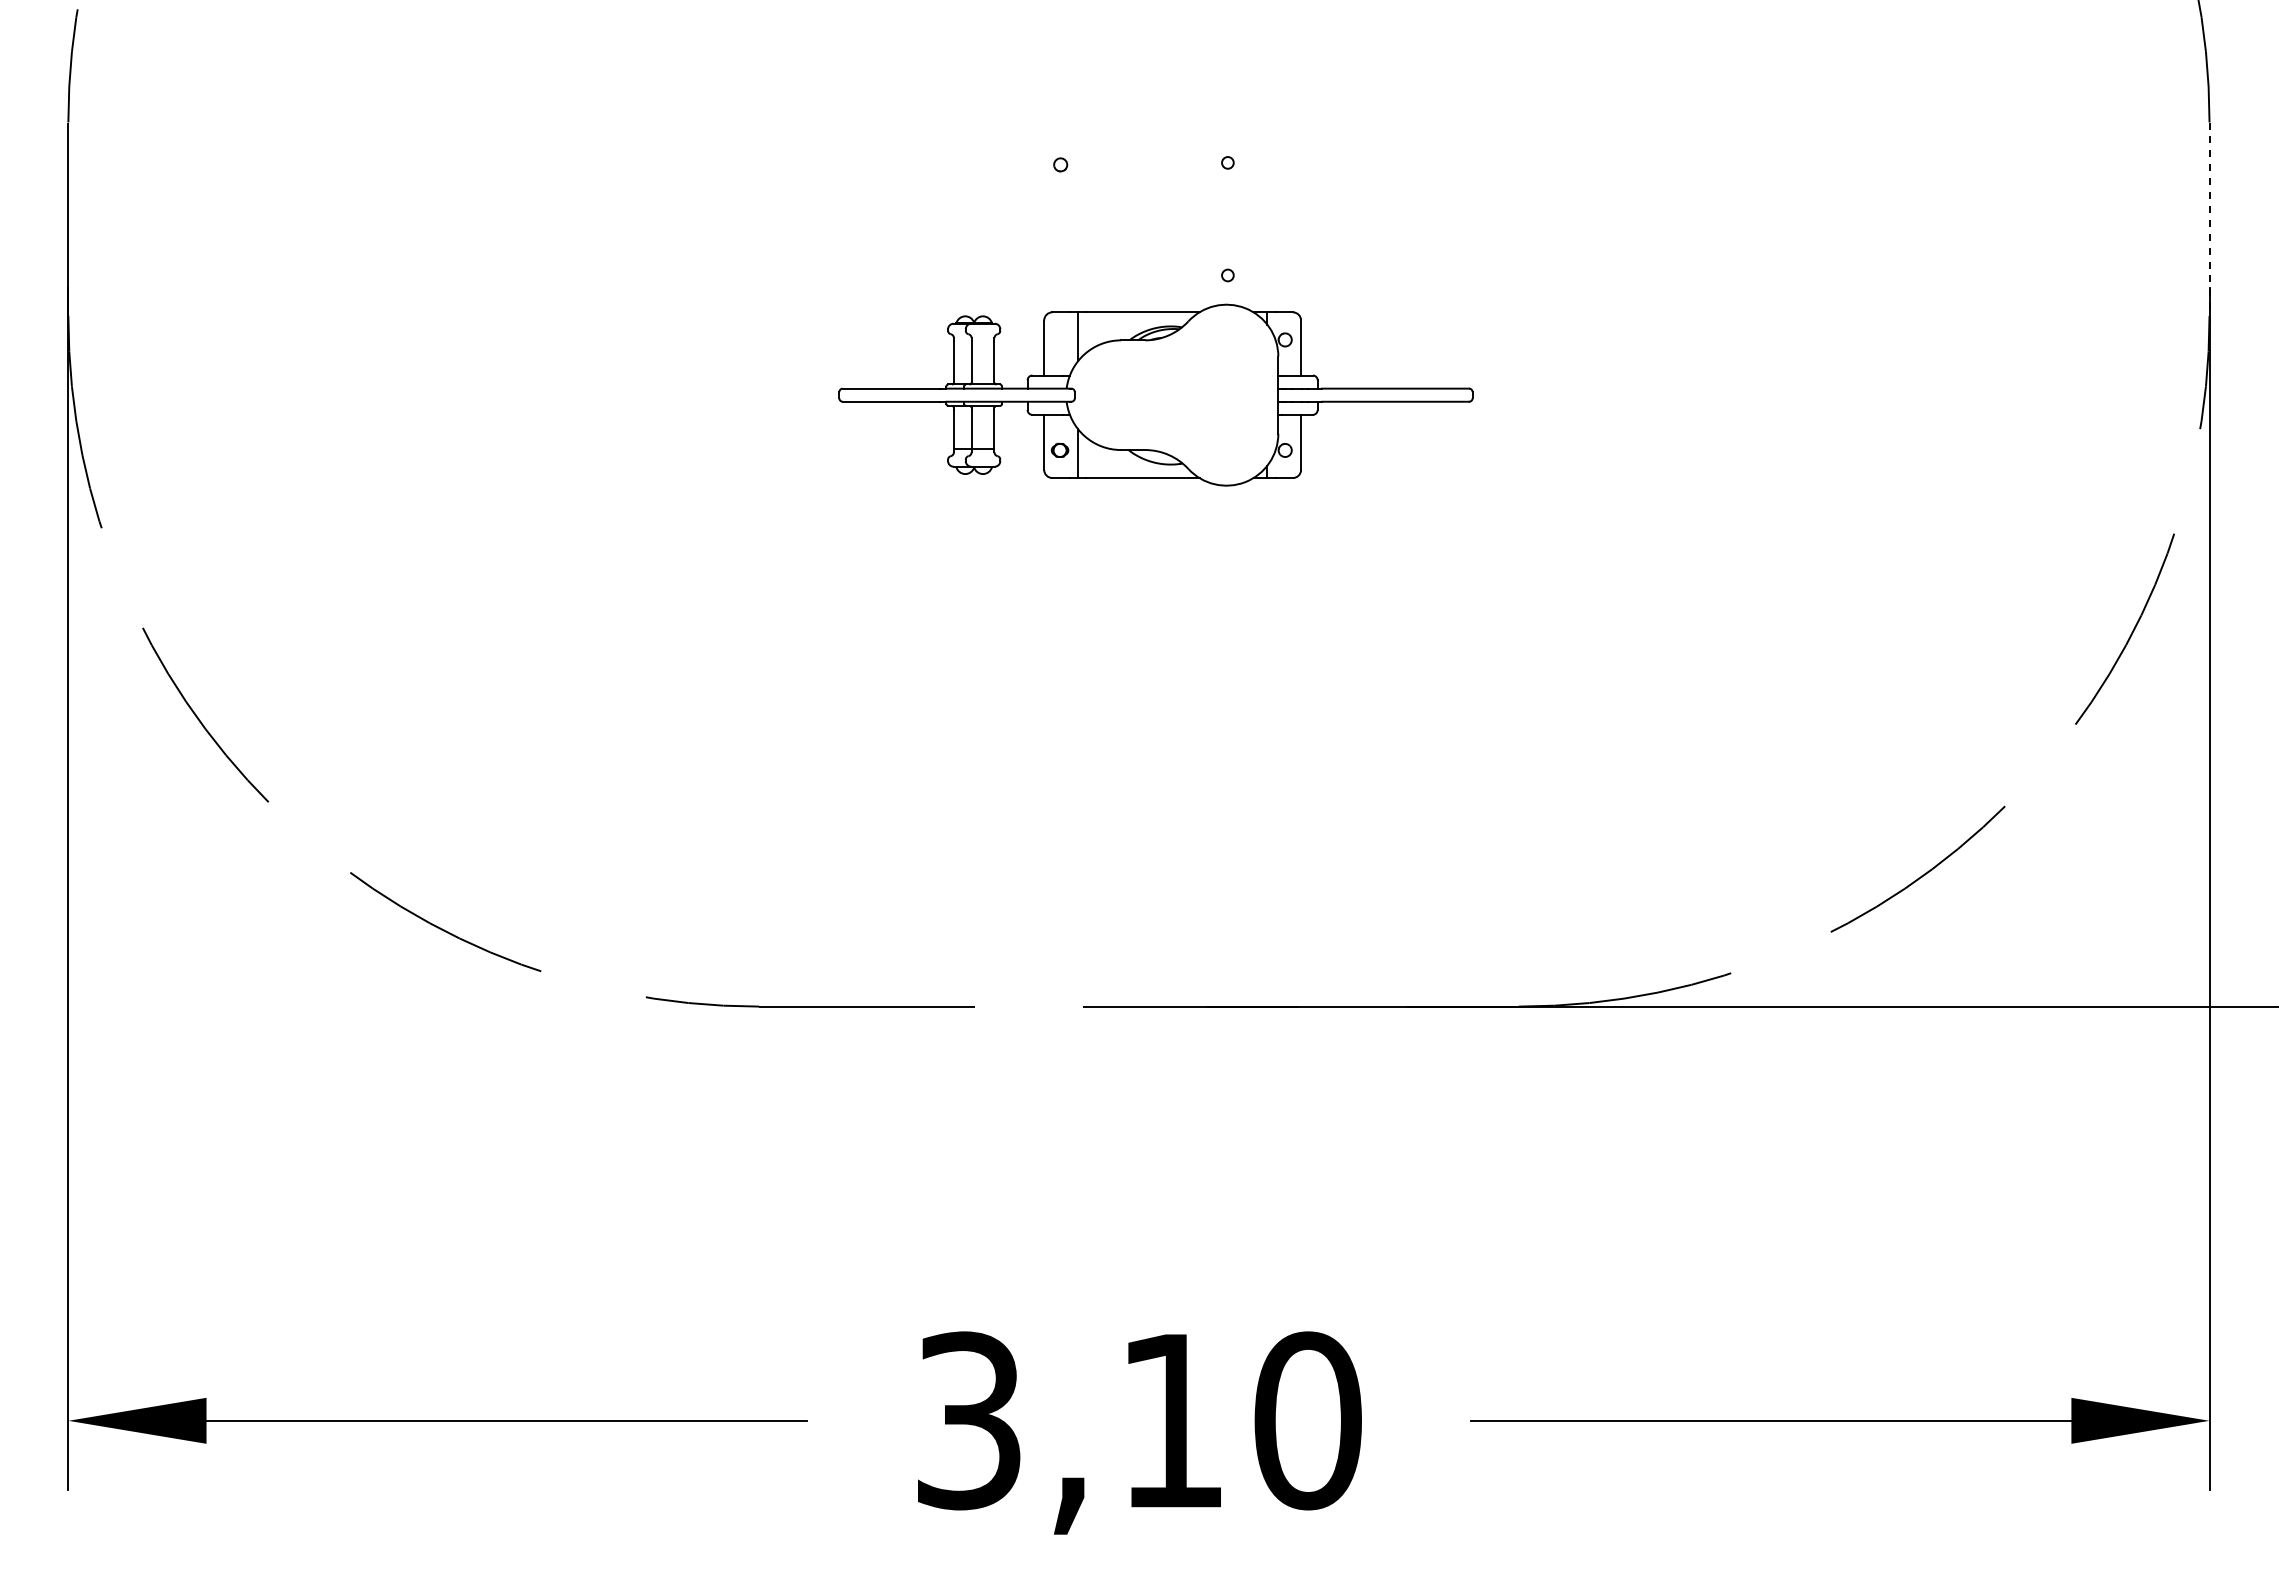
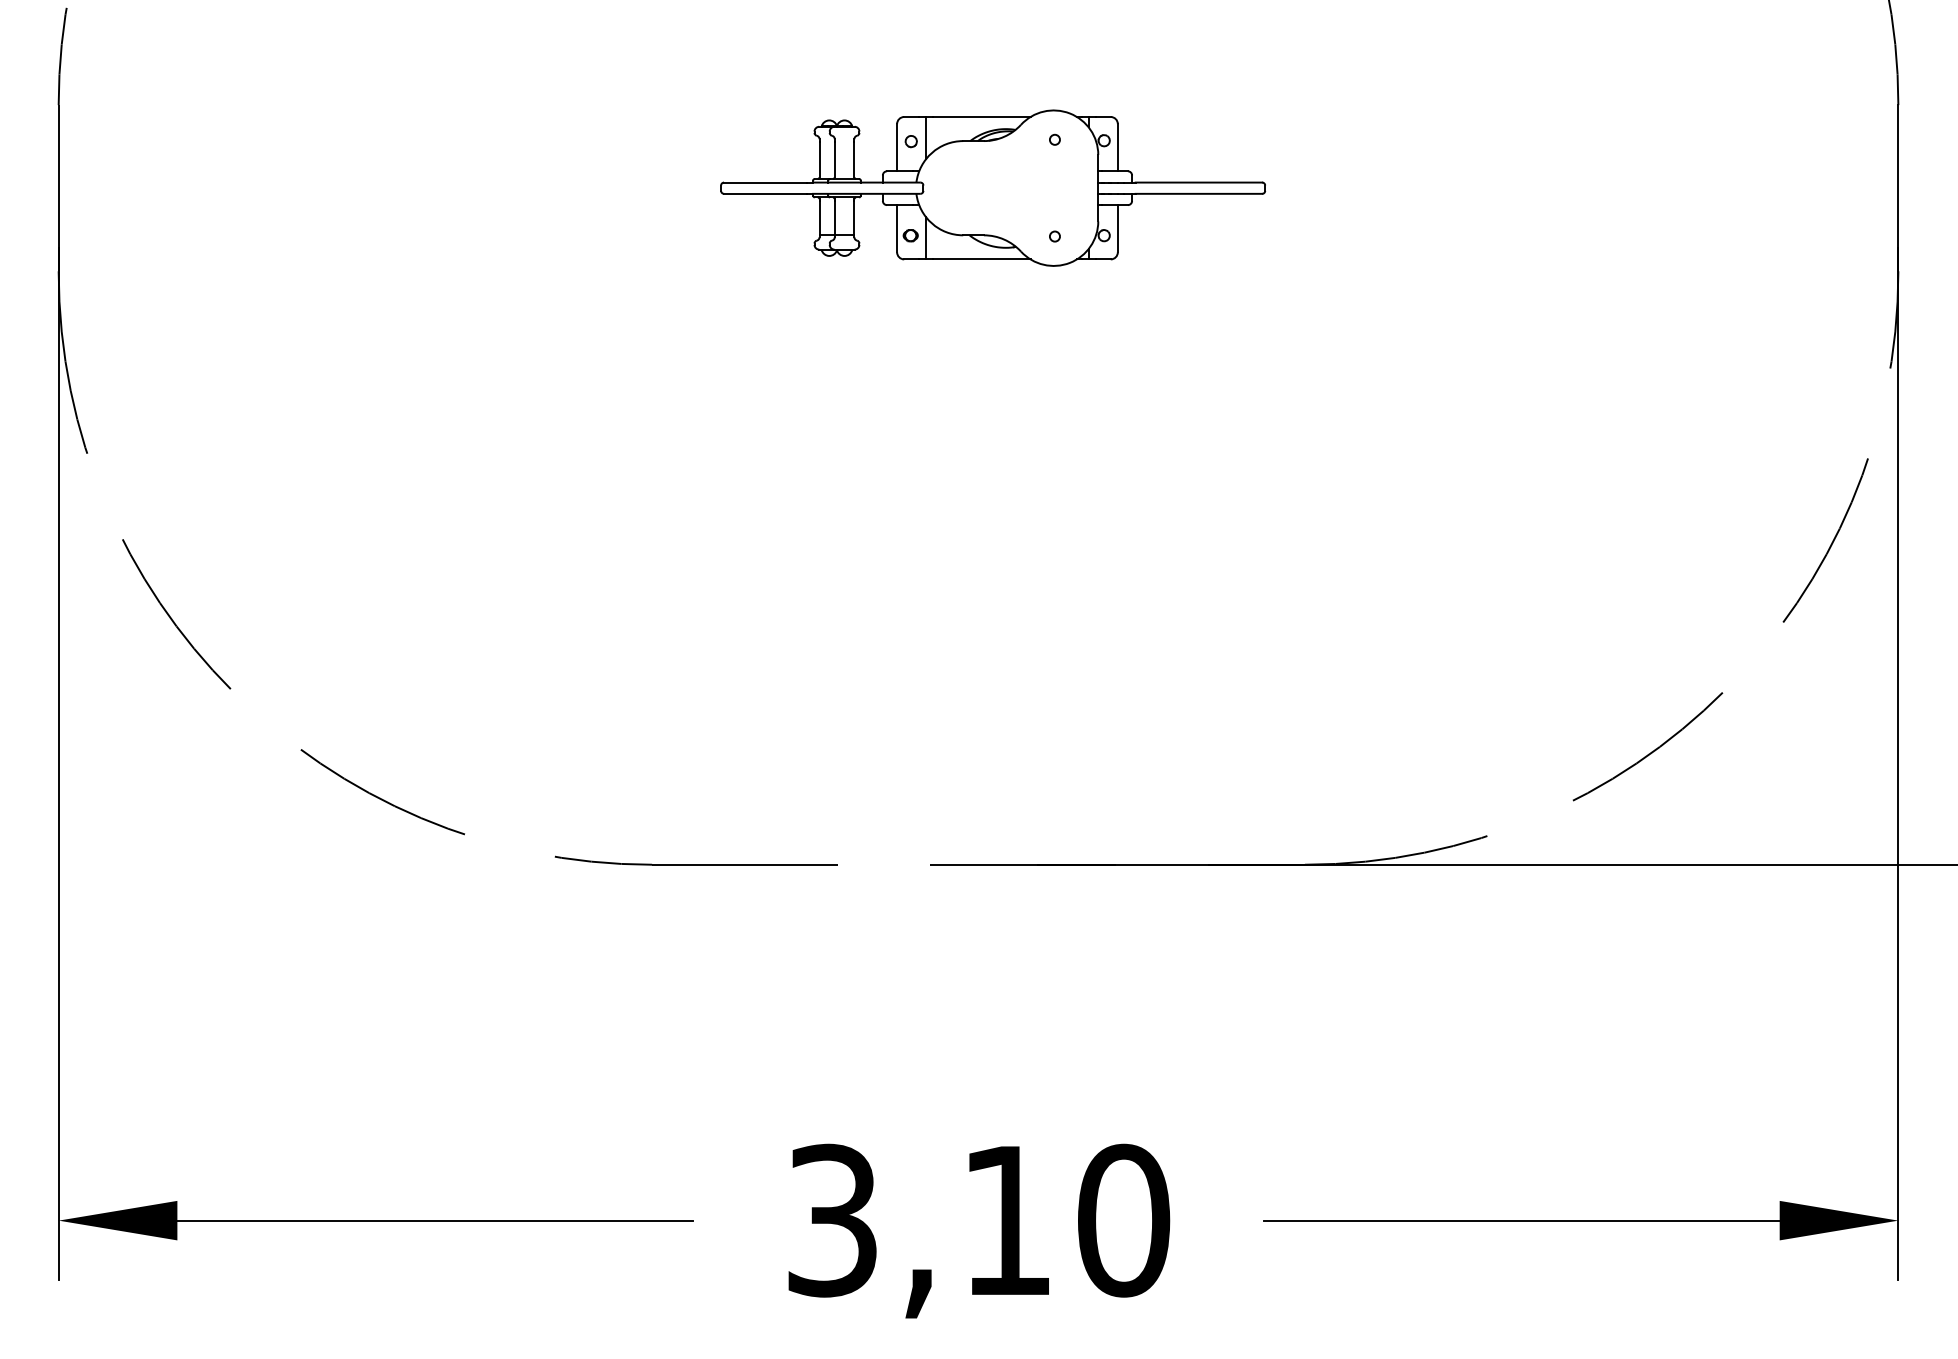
line: (2209, 219) -> (1898, 188), dashed -> solid
part: (1155, 394) -> (992, 187), moved

